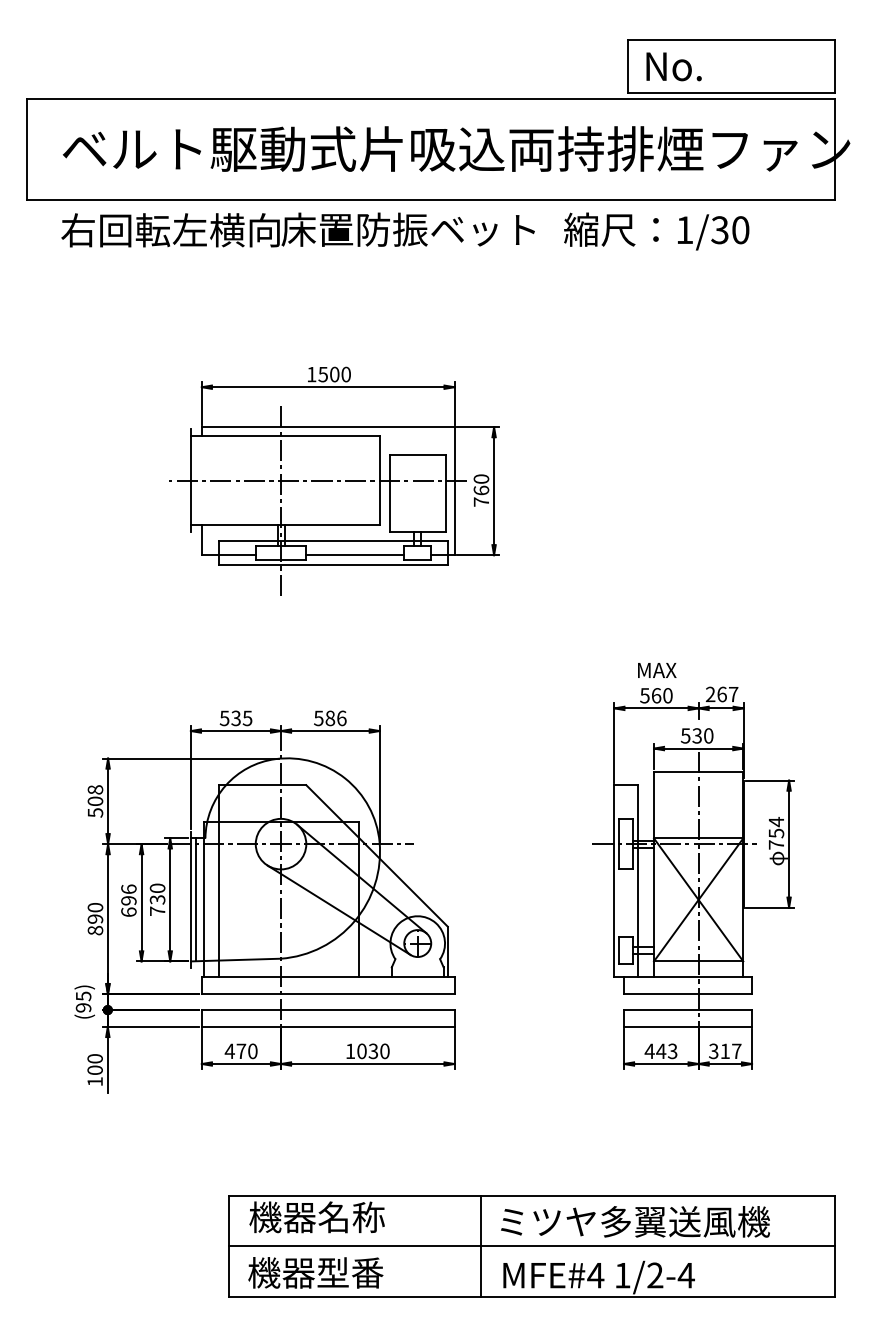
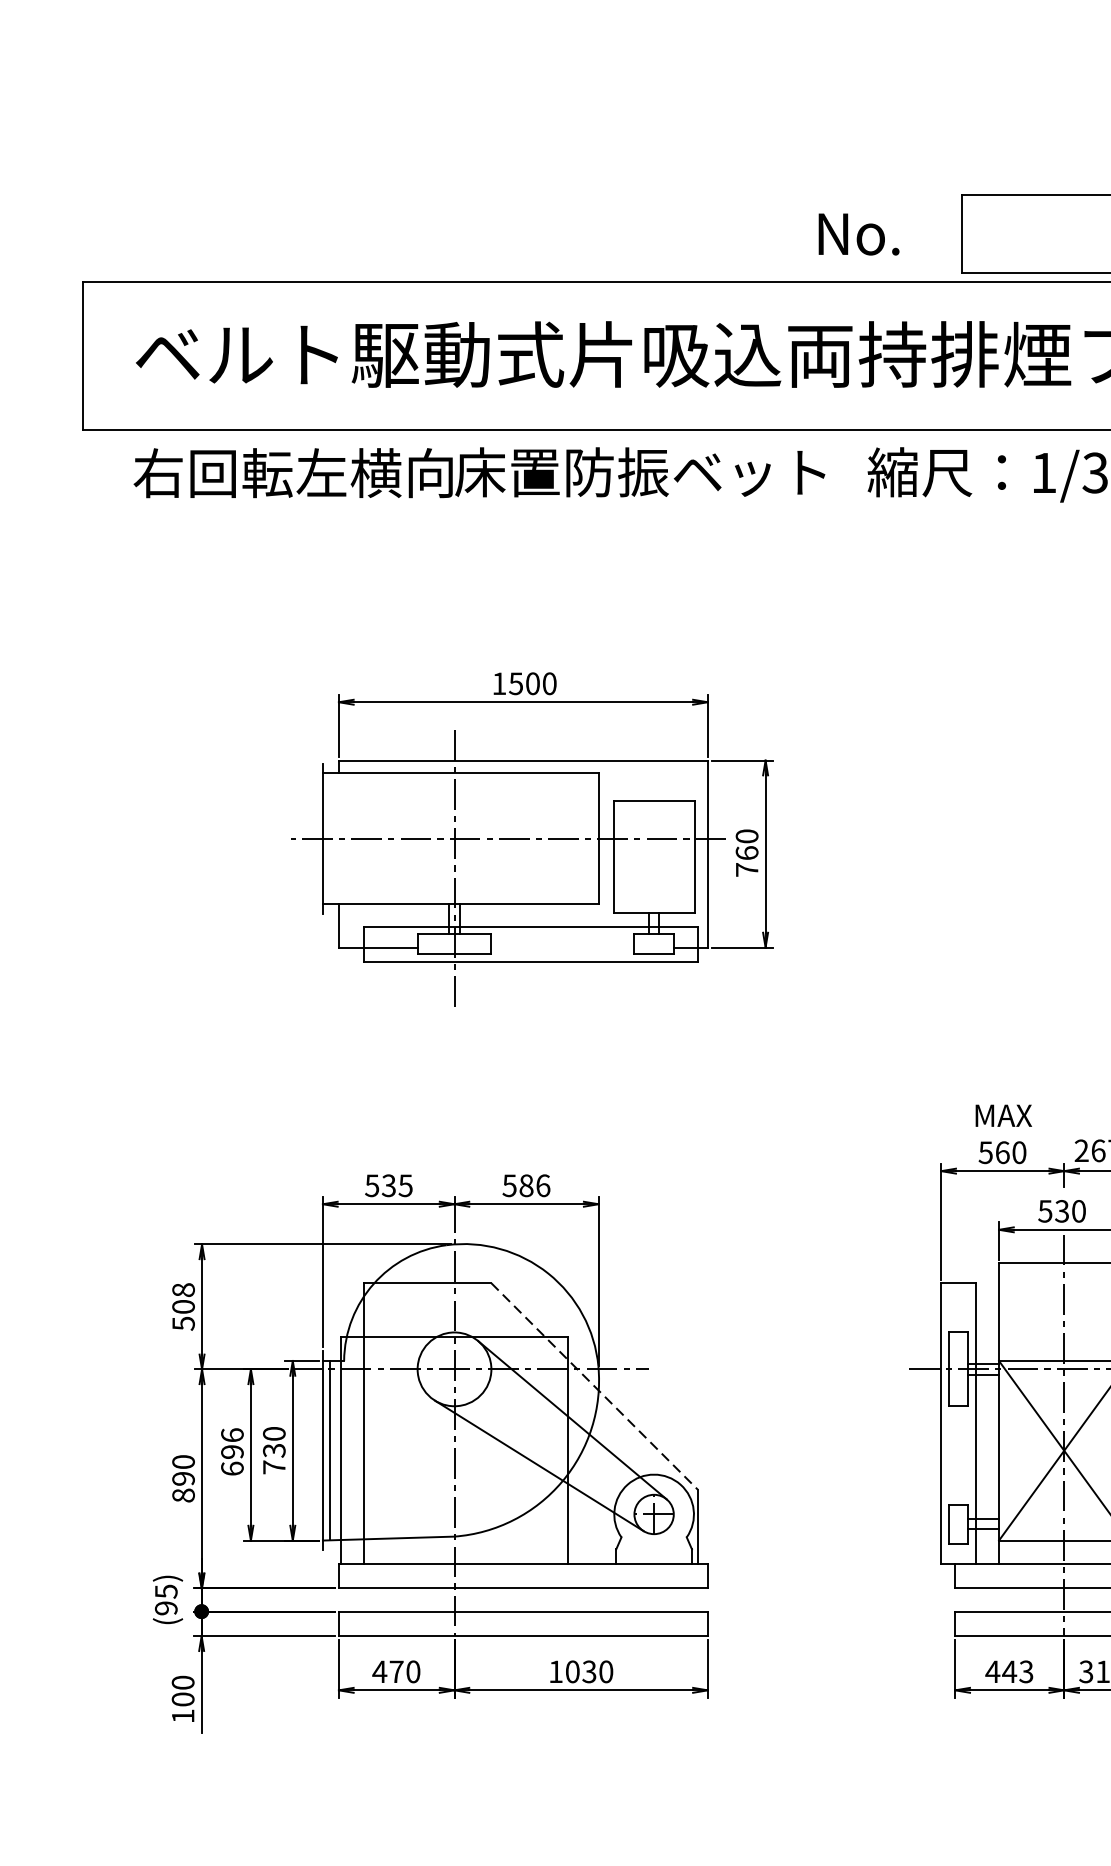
text: (673, 66) -> (858, 233), moved
line: (355, 555) -> (563, 947), removed
line: (377, 856) -> (595, 1387), solid -> dashed

